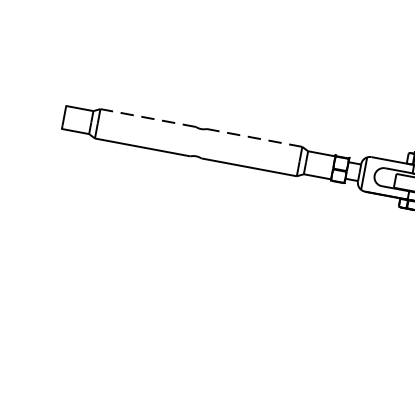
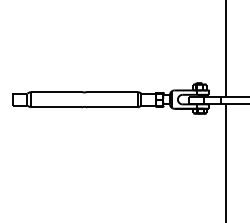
line: (147, 117) -> (55, 91), dashed -> solid
line: (254, 137) -> (112, 91), dashed -> solid

